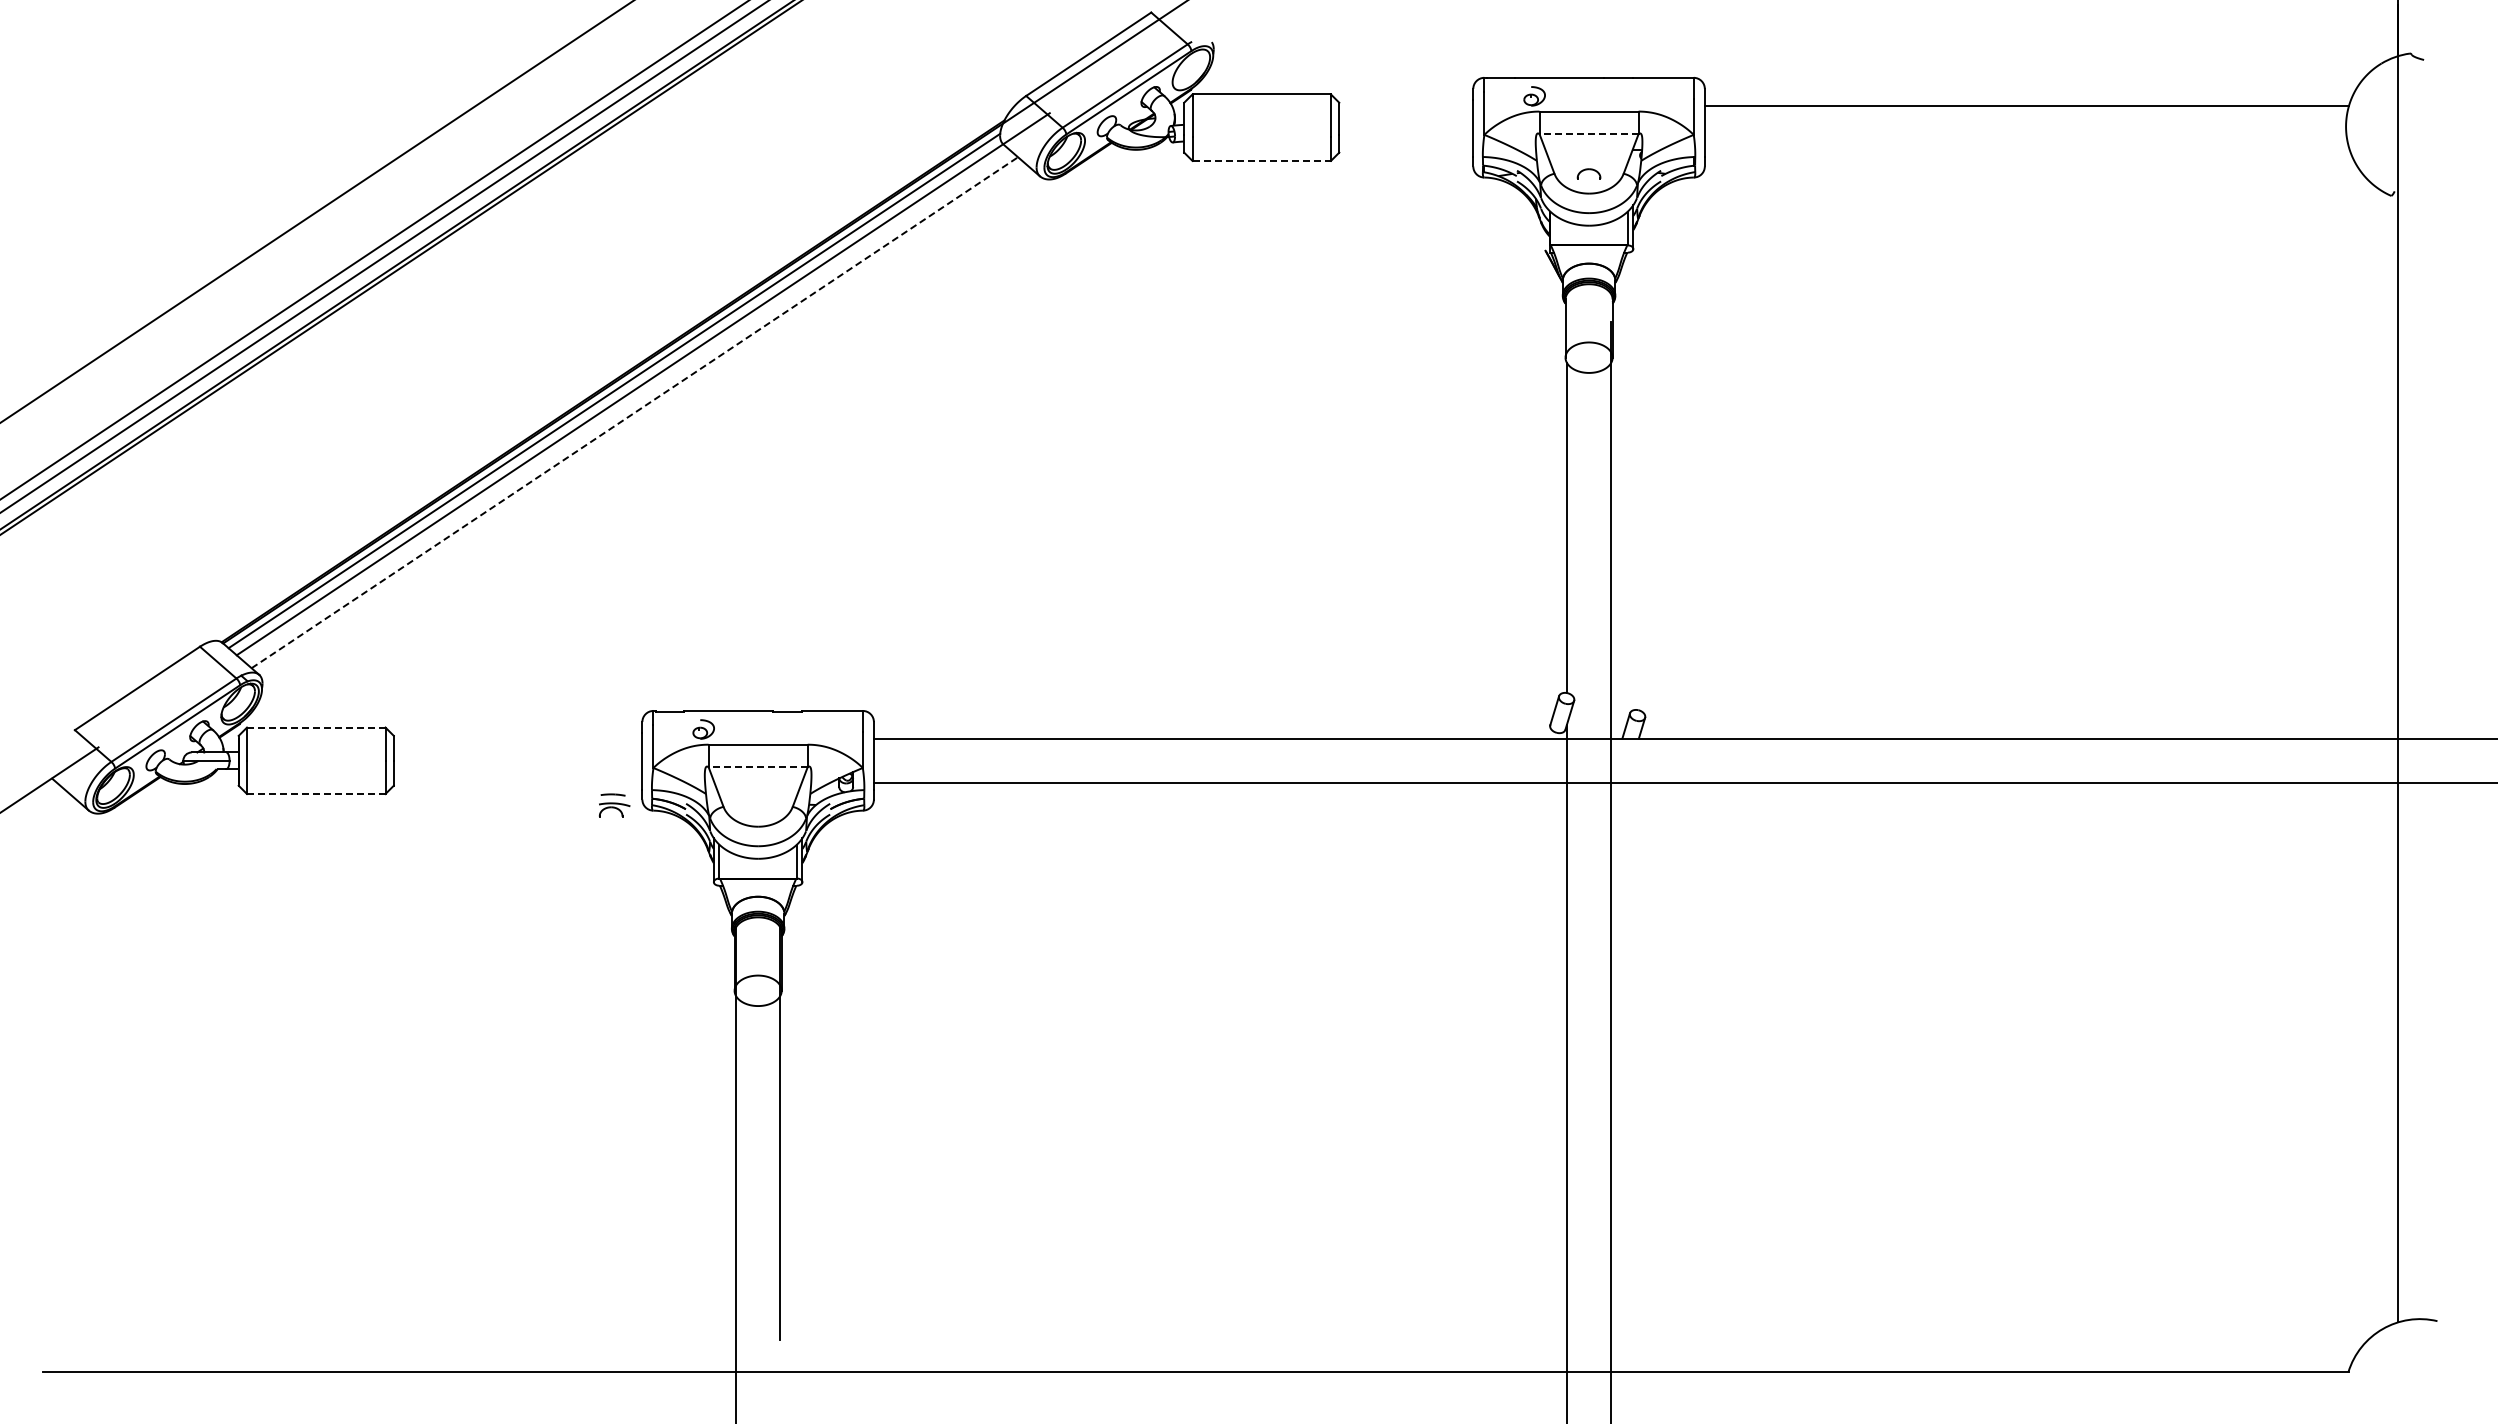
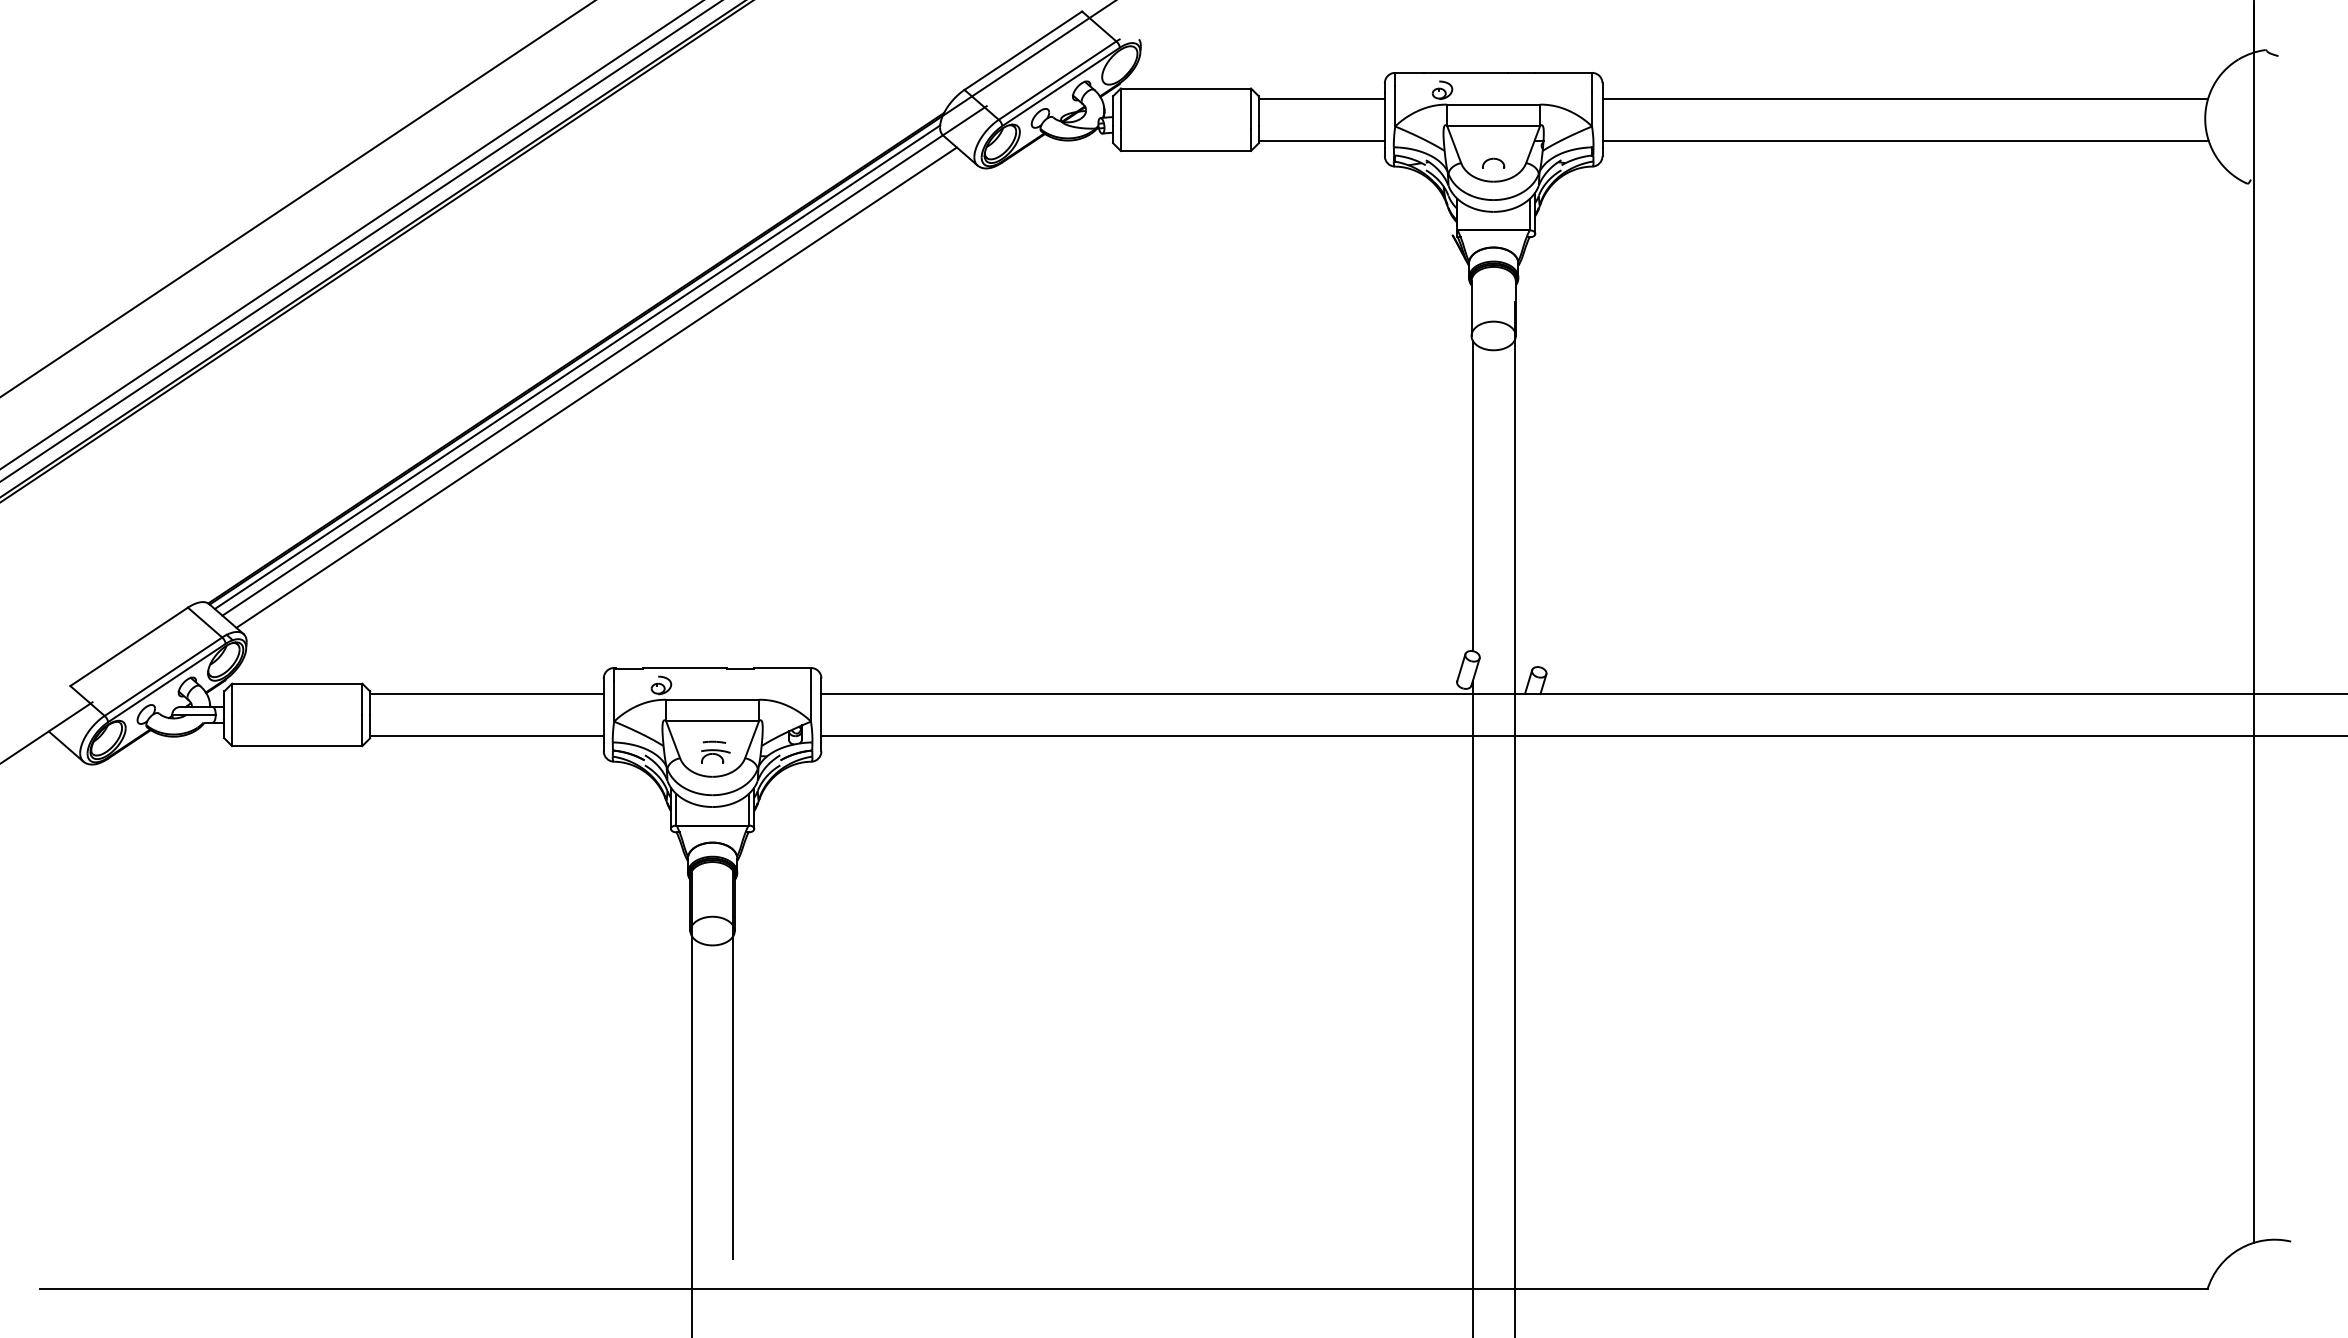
line: (1406, 105) -> (1322, 98), added
line: (1589, 134) -> (1494, 126), dashed -> solid
line: (1406, 149) -> (1322, 140), added
line: (2026, 149) -> (1904, 140), added
line: (1262, 160) -> (1186, 150), dashed -> solid
line: (634, 412) -> (596, 387), dashed -> solid
line: (316, 727) -> (297, 683), dashed -> solid
line: (517, 738) -> (486, 693), added
line: (758, 767) -> (712, 721), dashed -> solid
line: (517, 782) -> (486, 735), added
line: (315, 794) -> (296, 746), dashed -> solid
part: (614, 805) -> (715, 752), moved

